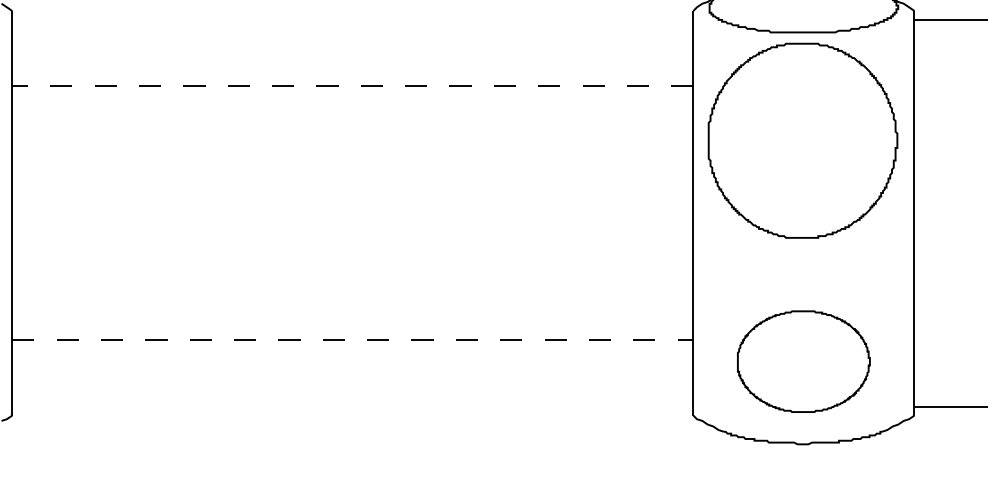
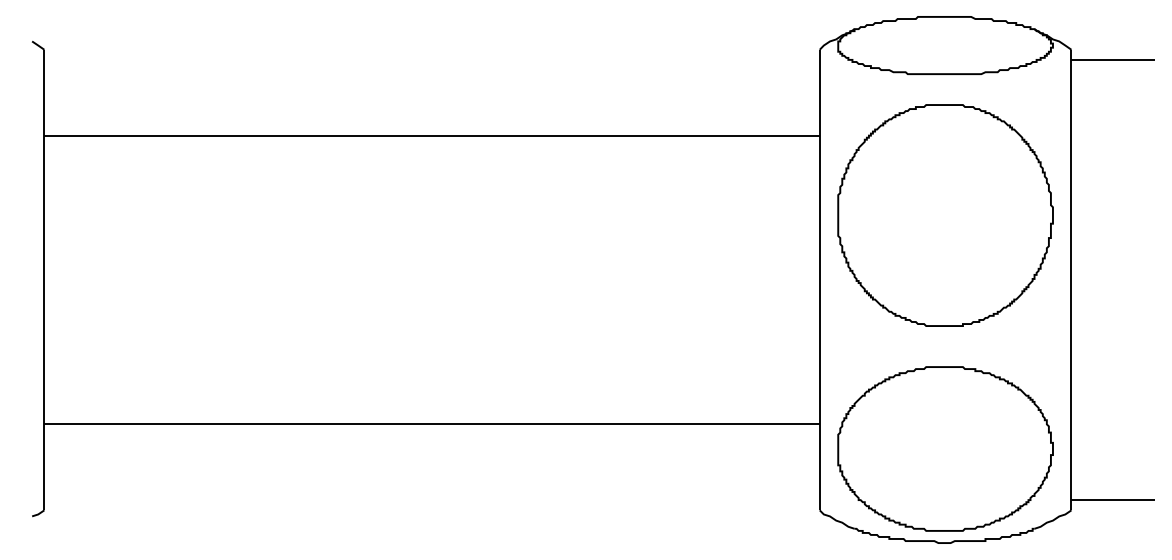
line: (353, 86) -> (432, 135), dashed -> solid
part: (802, 140) -> (945, 215), moved
line: (353, 340) -> (432, 424), dashed -> solid
part: (803, 361) -> (945, 448), size x1.43

